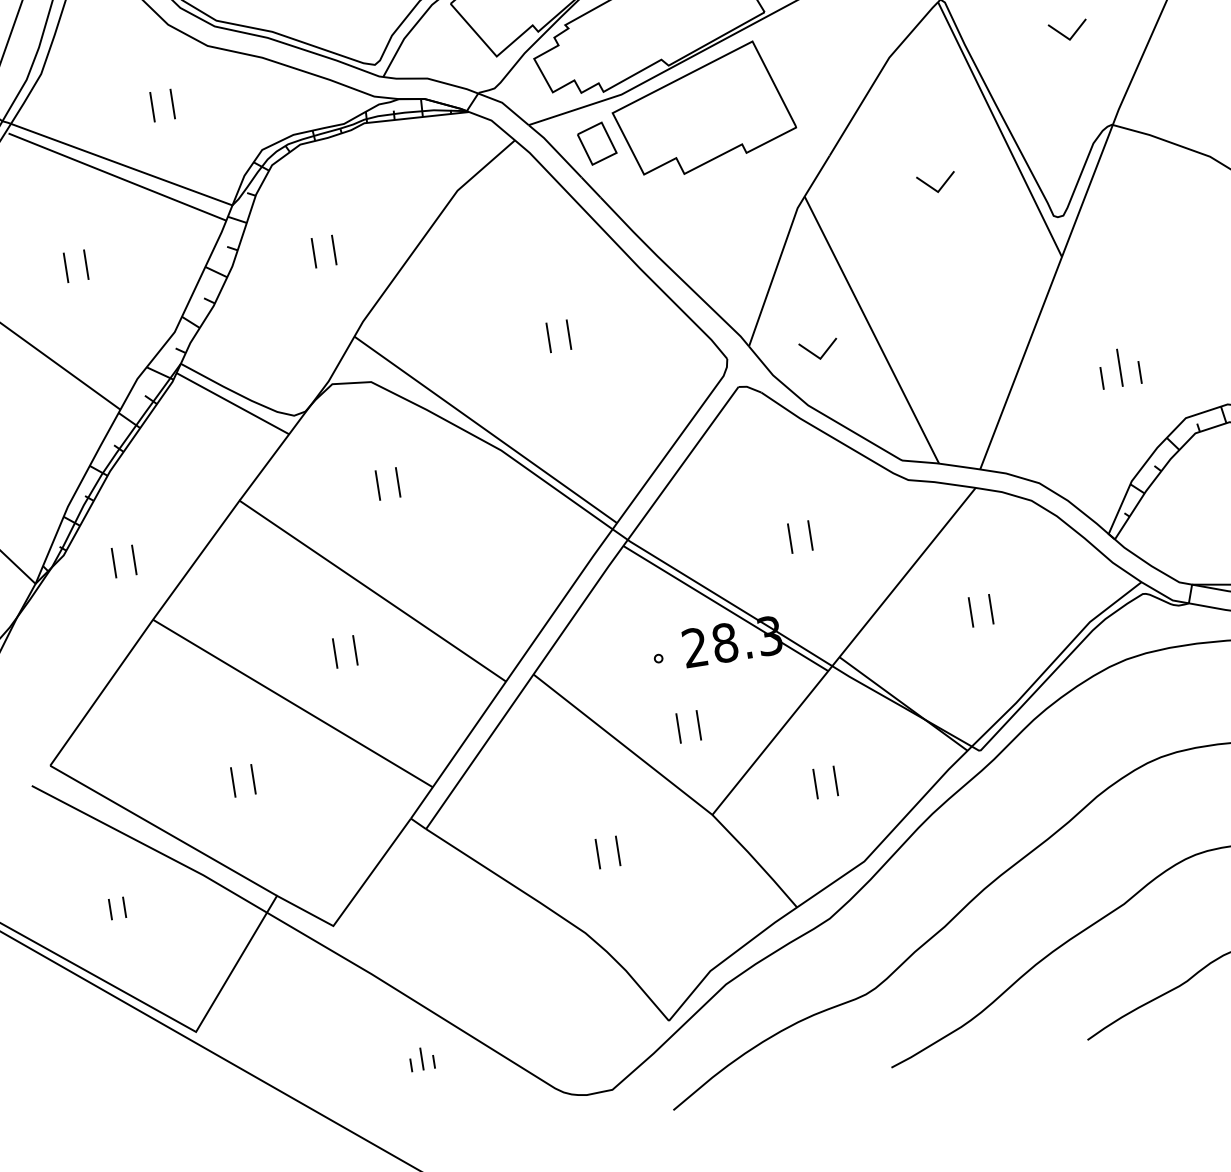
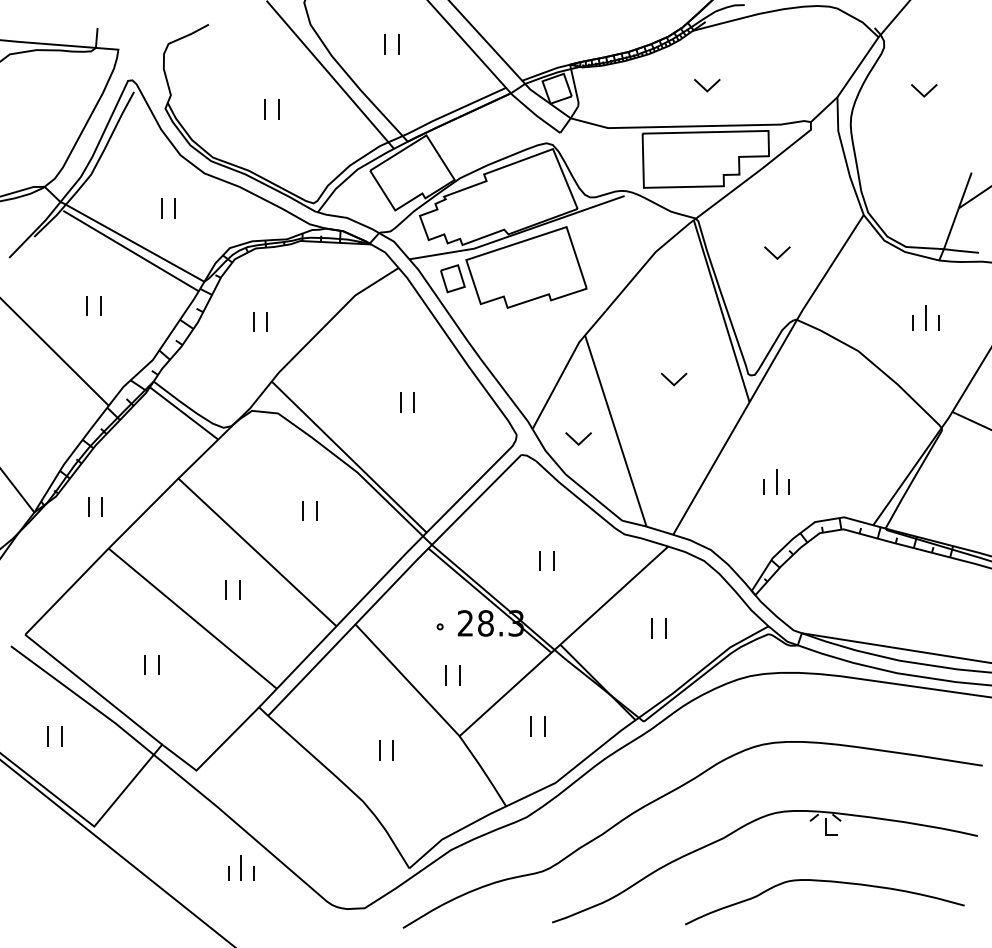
part: (935, 183) -> (673, 379), moved
part: (387, 483) -> (309, 510), moved
part: (116, 908) -> (54, 736), size x1.43
part: (421, 1058) -> (241, 867), size x1.67

